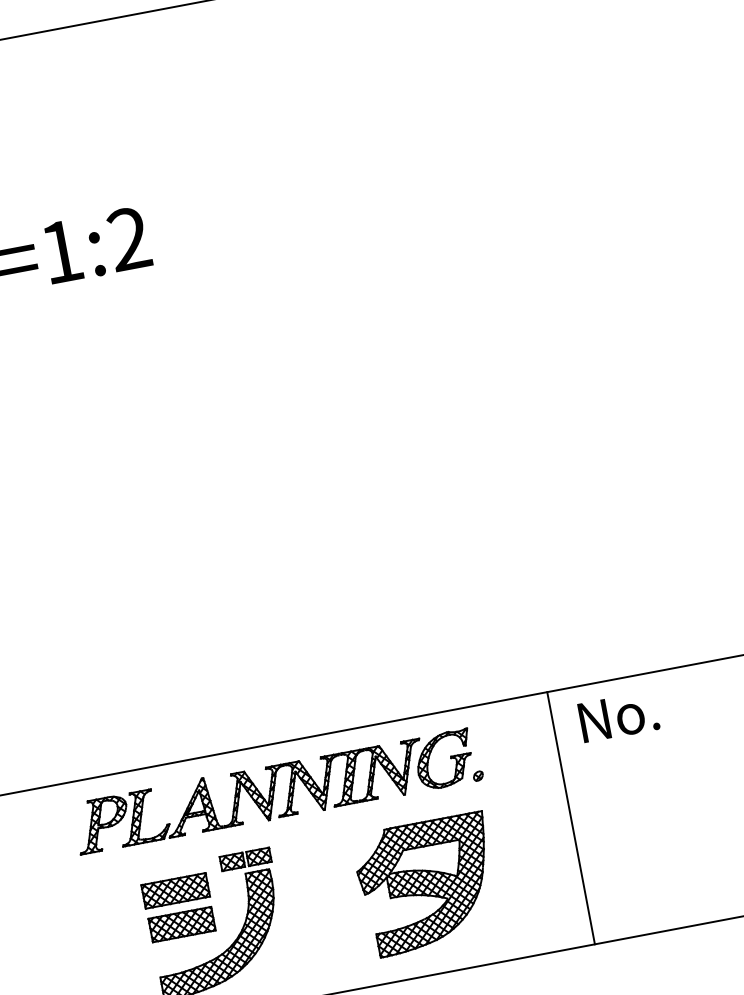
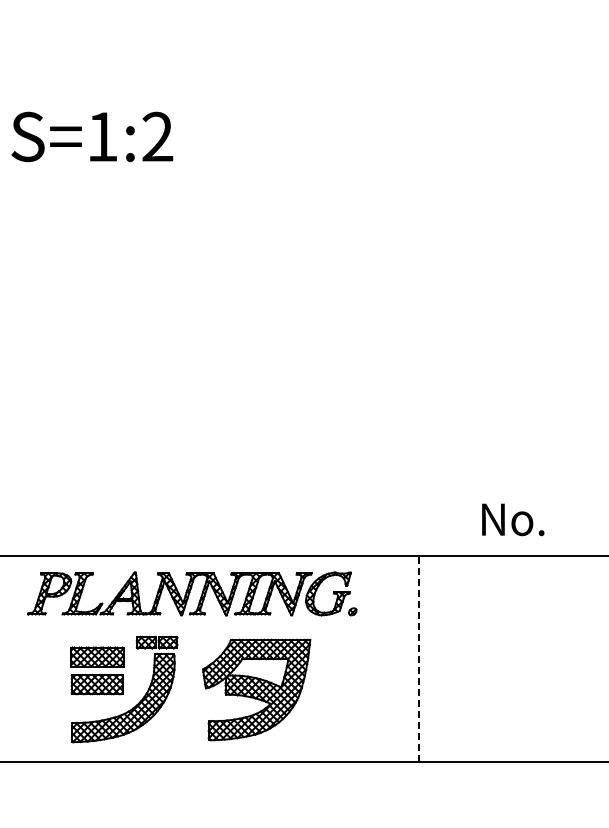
text: (619, 716) -> (513, 519), moved
line: (571, 817) -> (419, 658), solid -> dashed
part: (427, 884) -> (256, 689), moved

